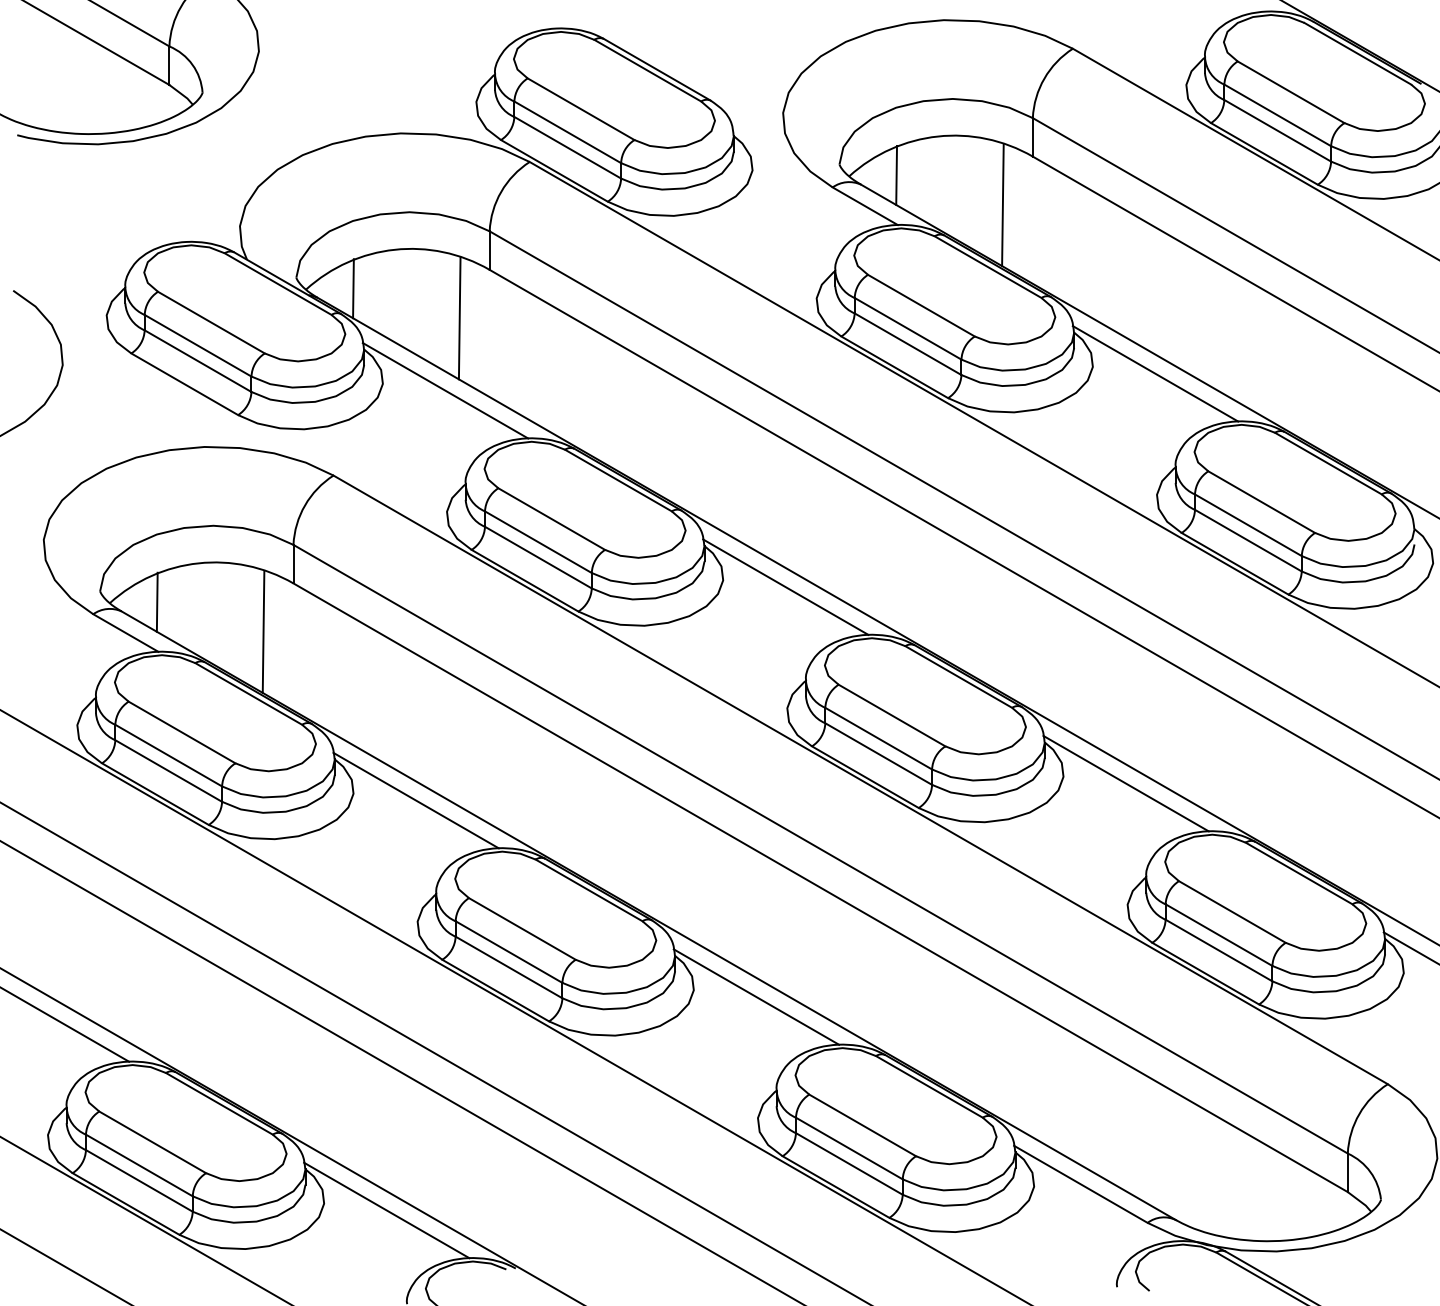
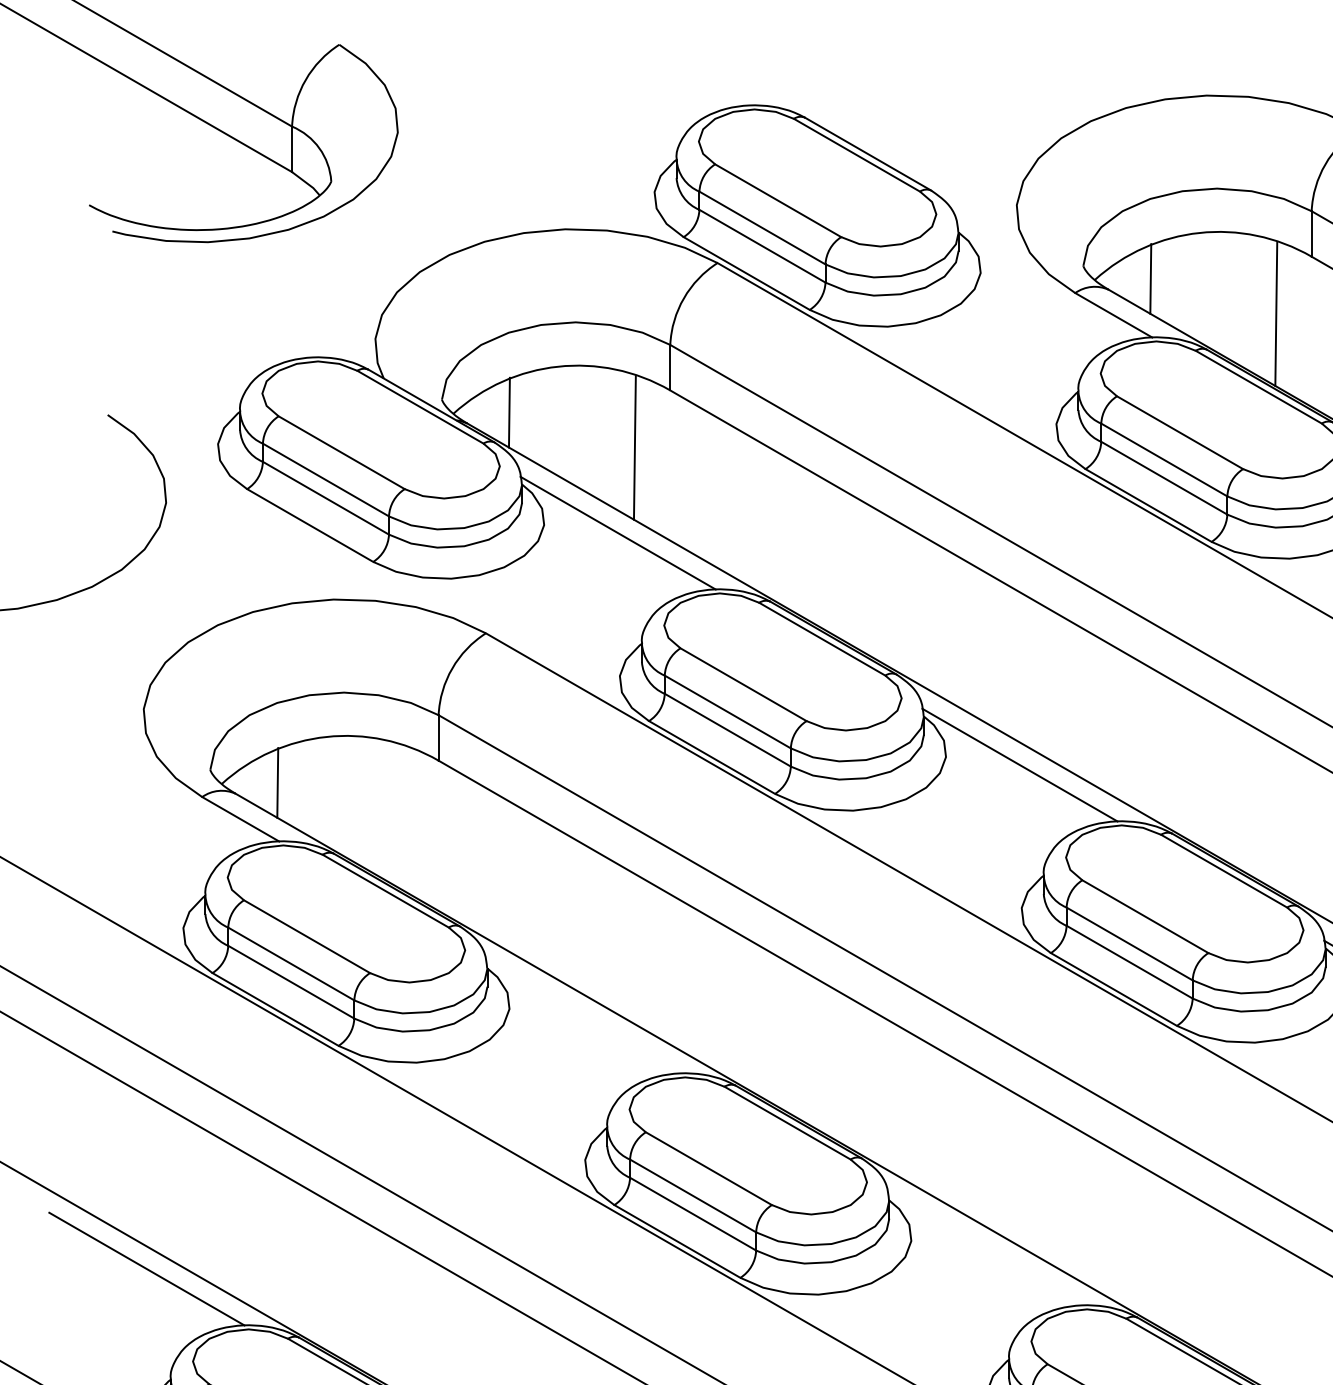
line: (263, 631) -> (403, 817), removed
line: (415, 800) -> (582, 1016), removed
line: (756, 996) -> (985, 1248), removed

